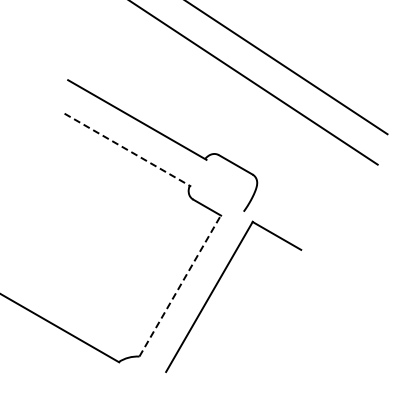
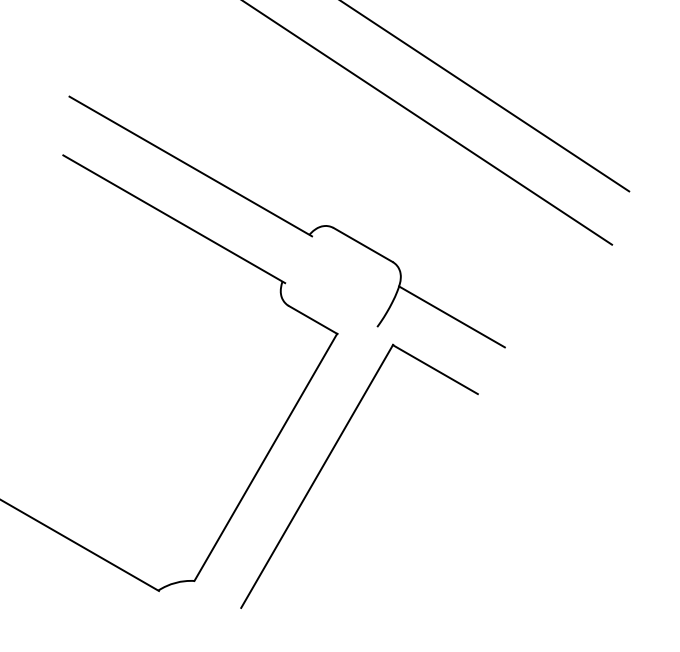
line: (128, 150) -> (175, 219), dashed -> solid
line: (286, 205) -> (452, 316), added
line: (180, 285) -> (266, 456), dashed -> solid

